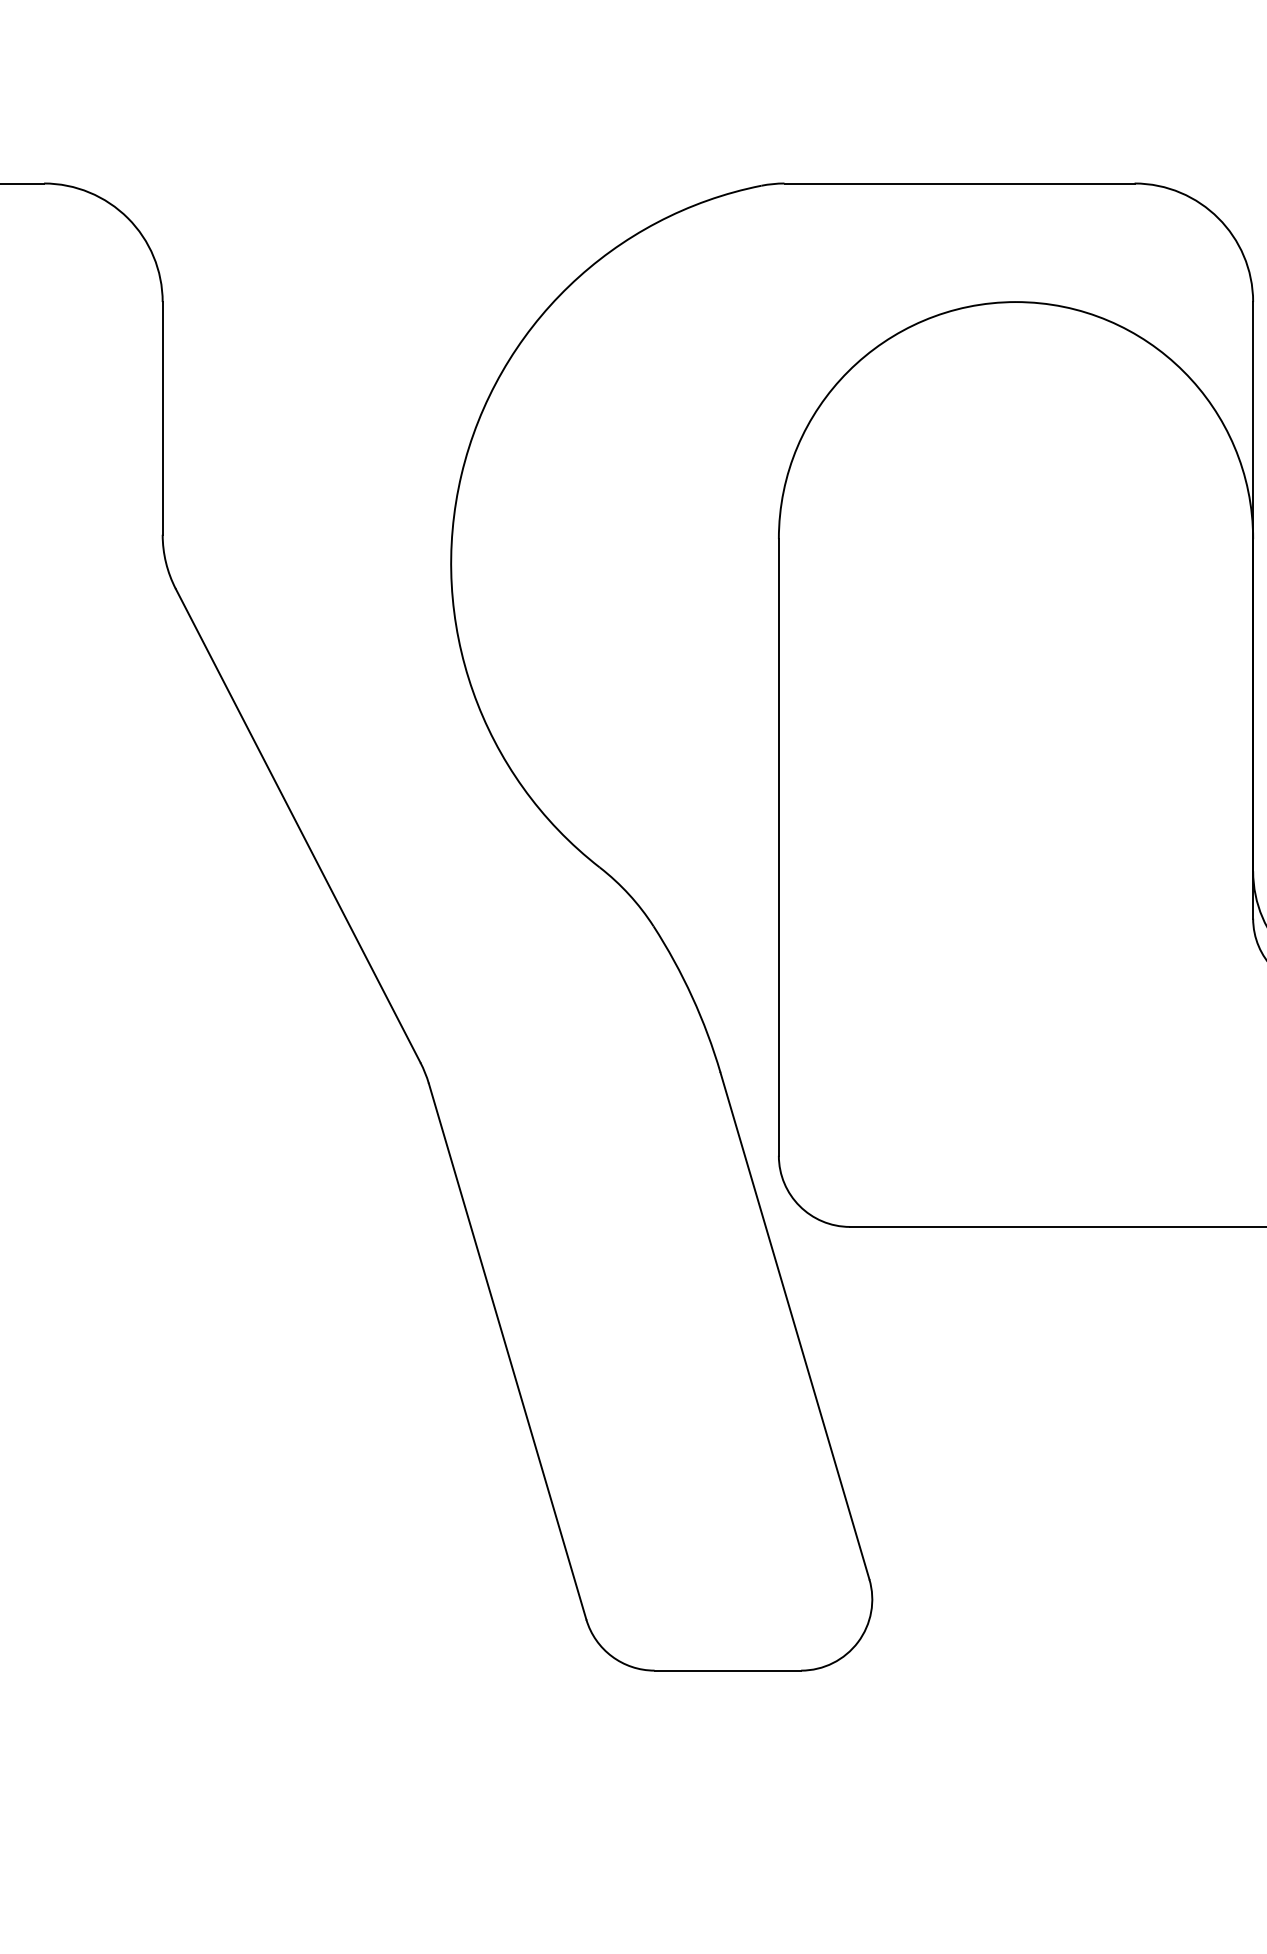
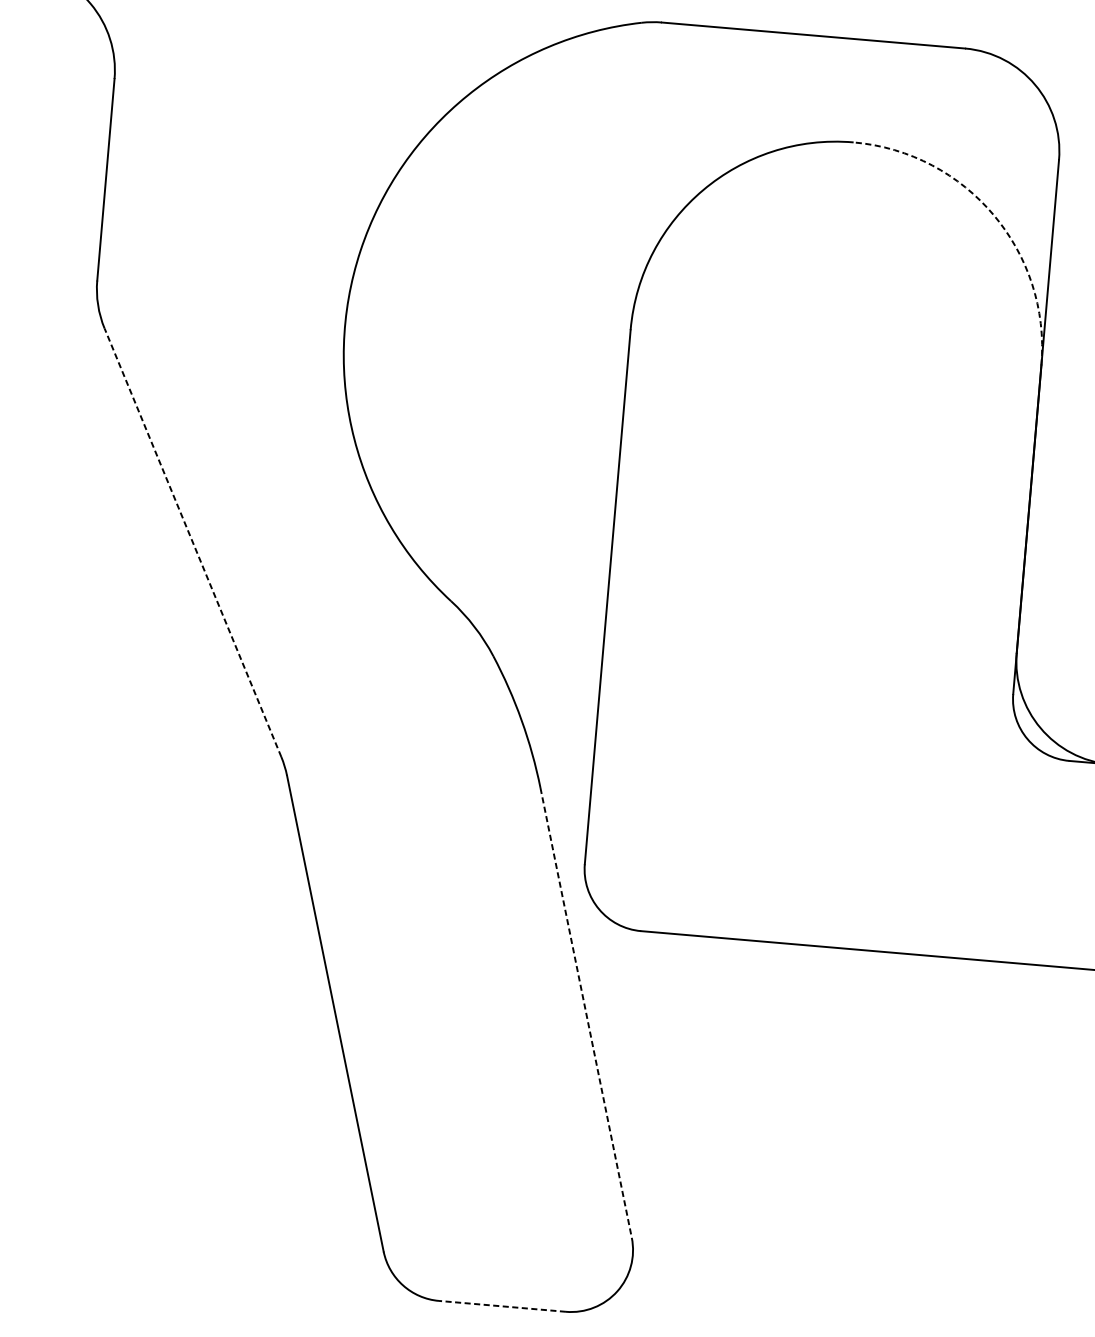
arc: (1183, 371) -> (993, 214), solid -> dashed
line: (297, 825) -> (192, 542), solid -> dashed
line: (795, 1326) -> (586, 1013), solid -> dashed
line: (727, 1670) -> (502, 1306), solid -> dashed

